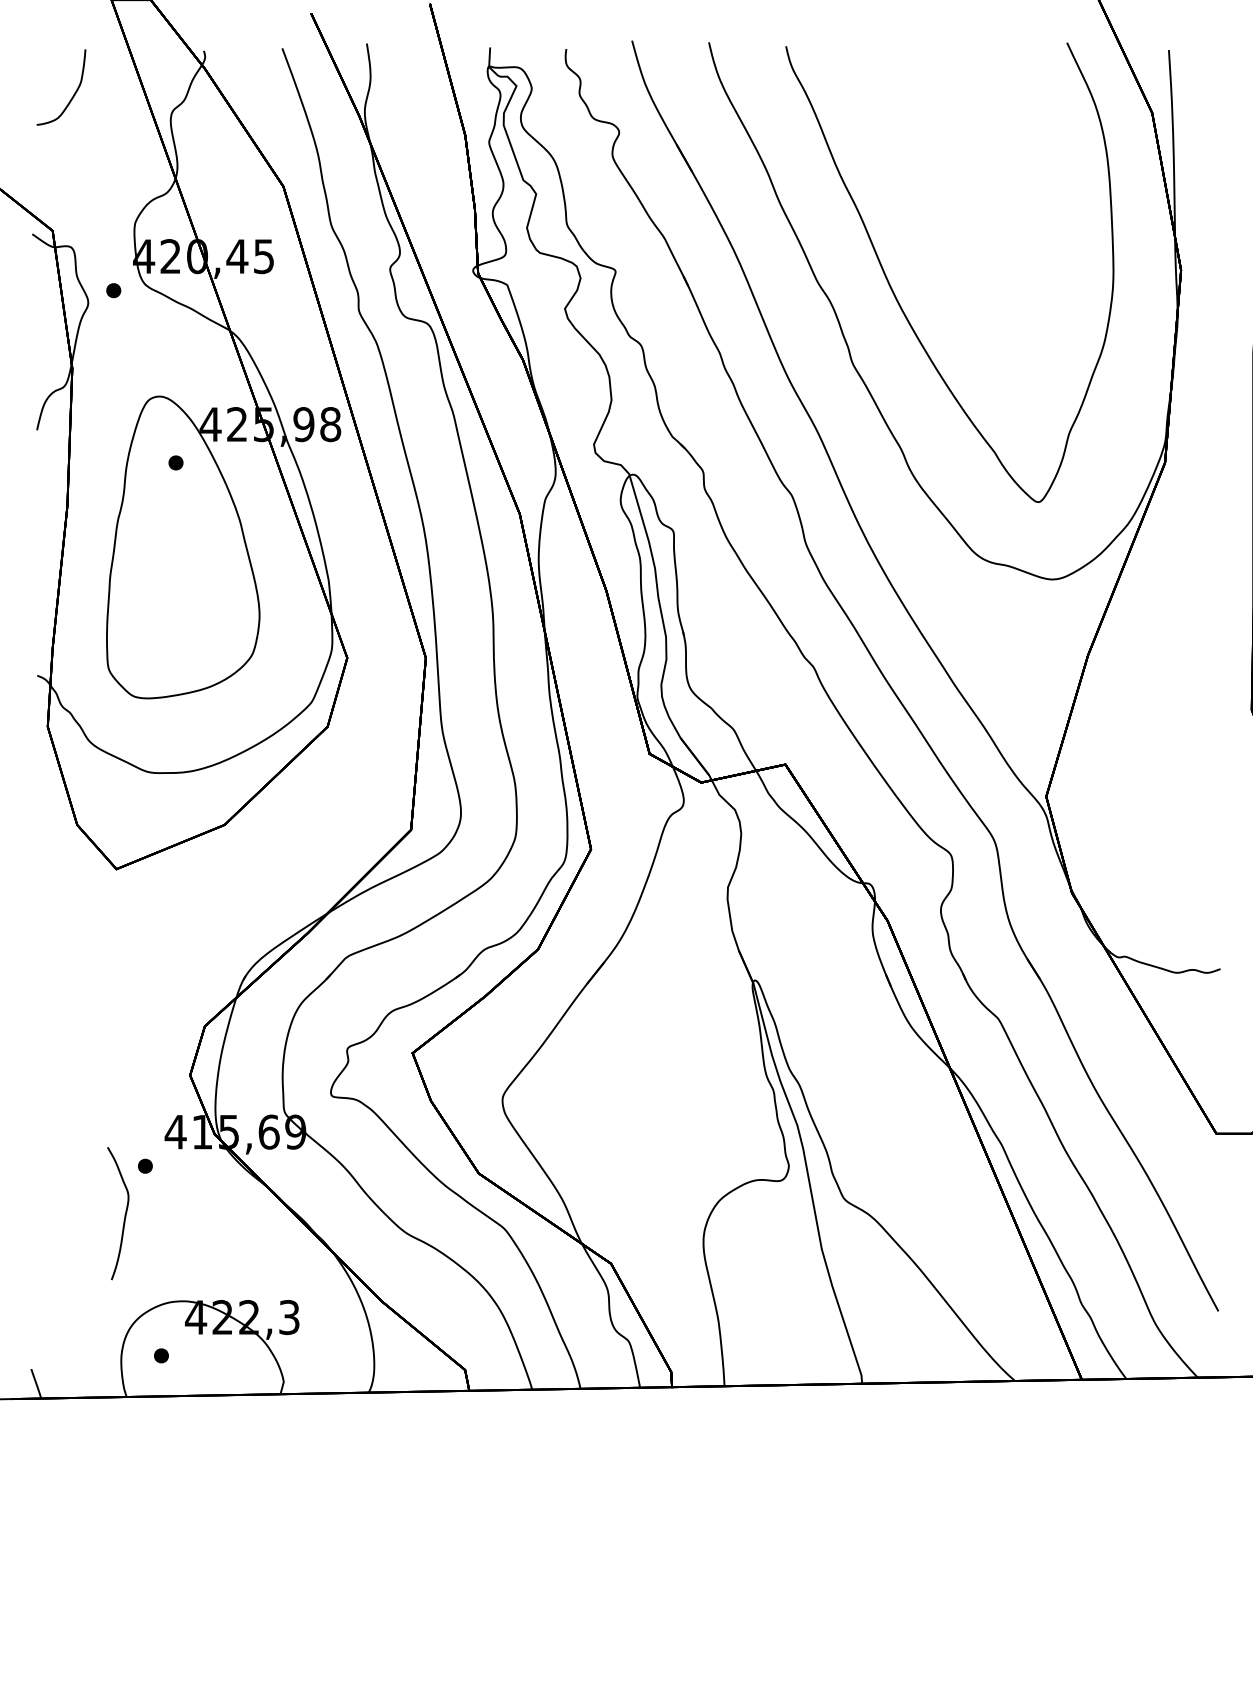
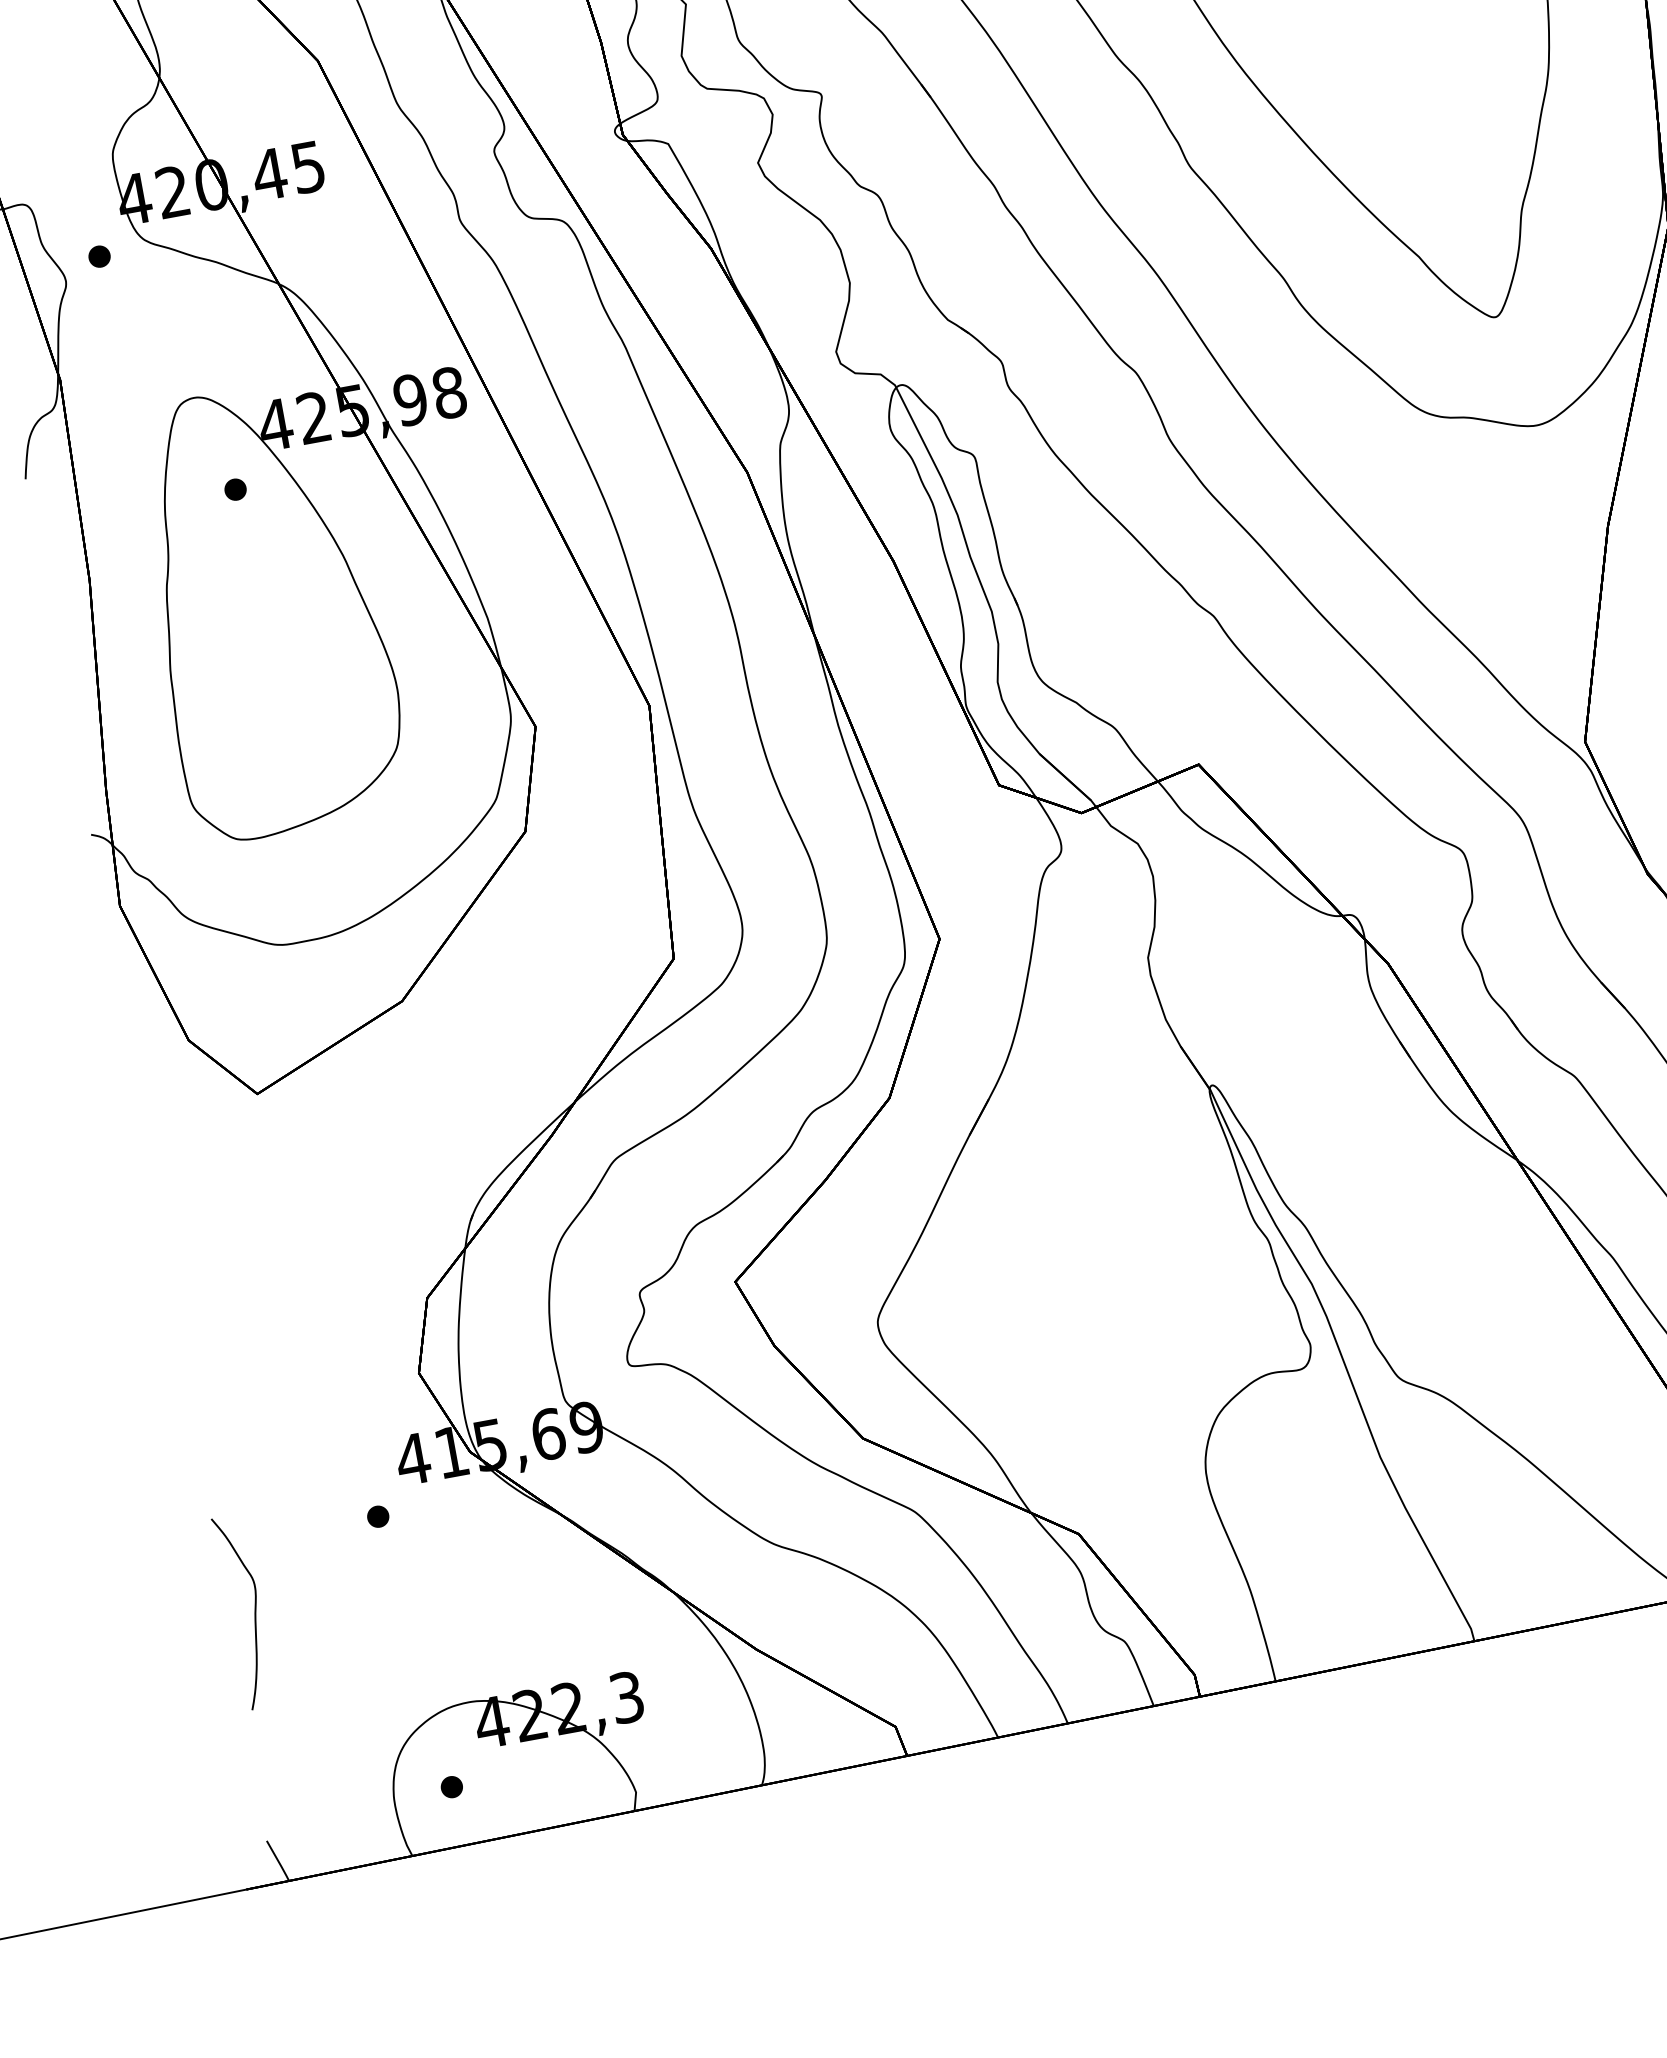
curve: (124, 1214) -> (253, 1611), moved

